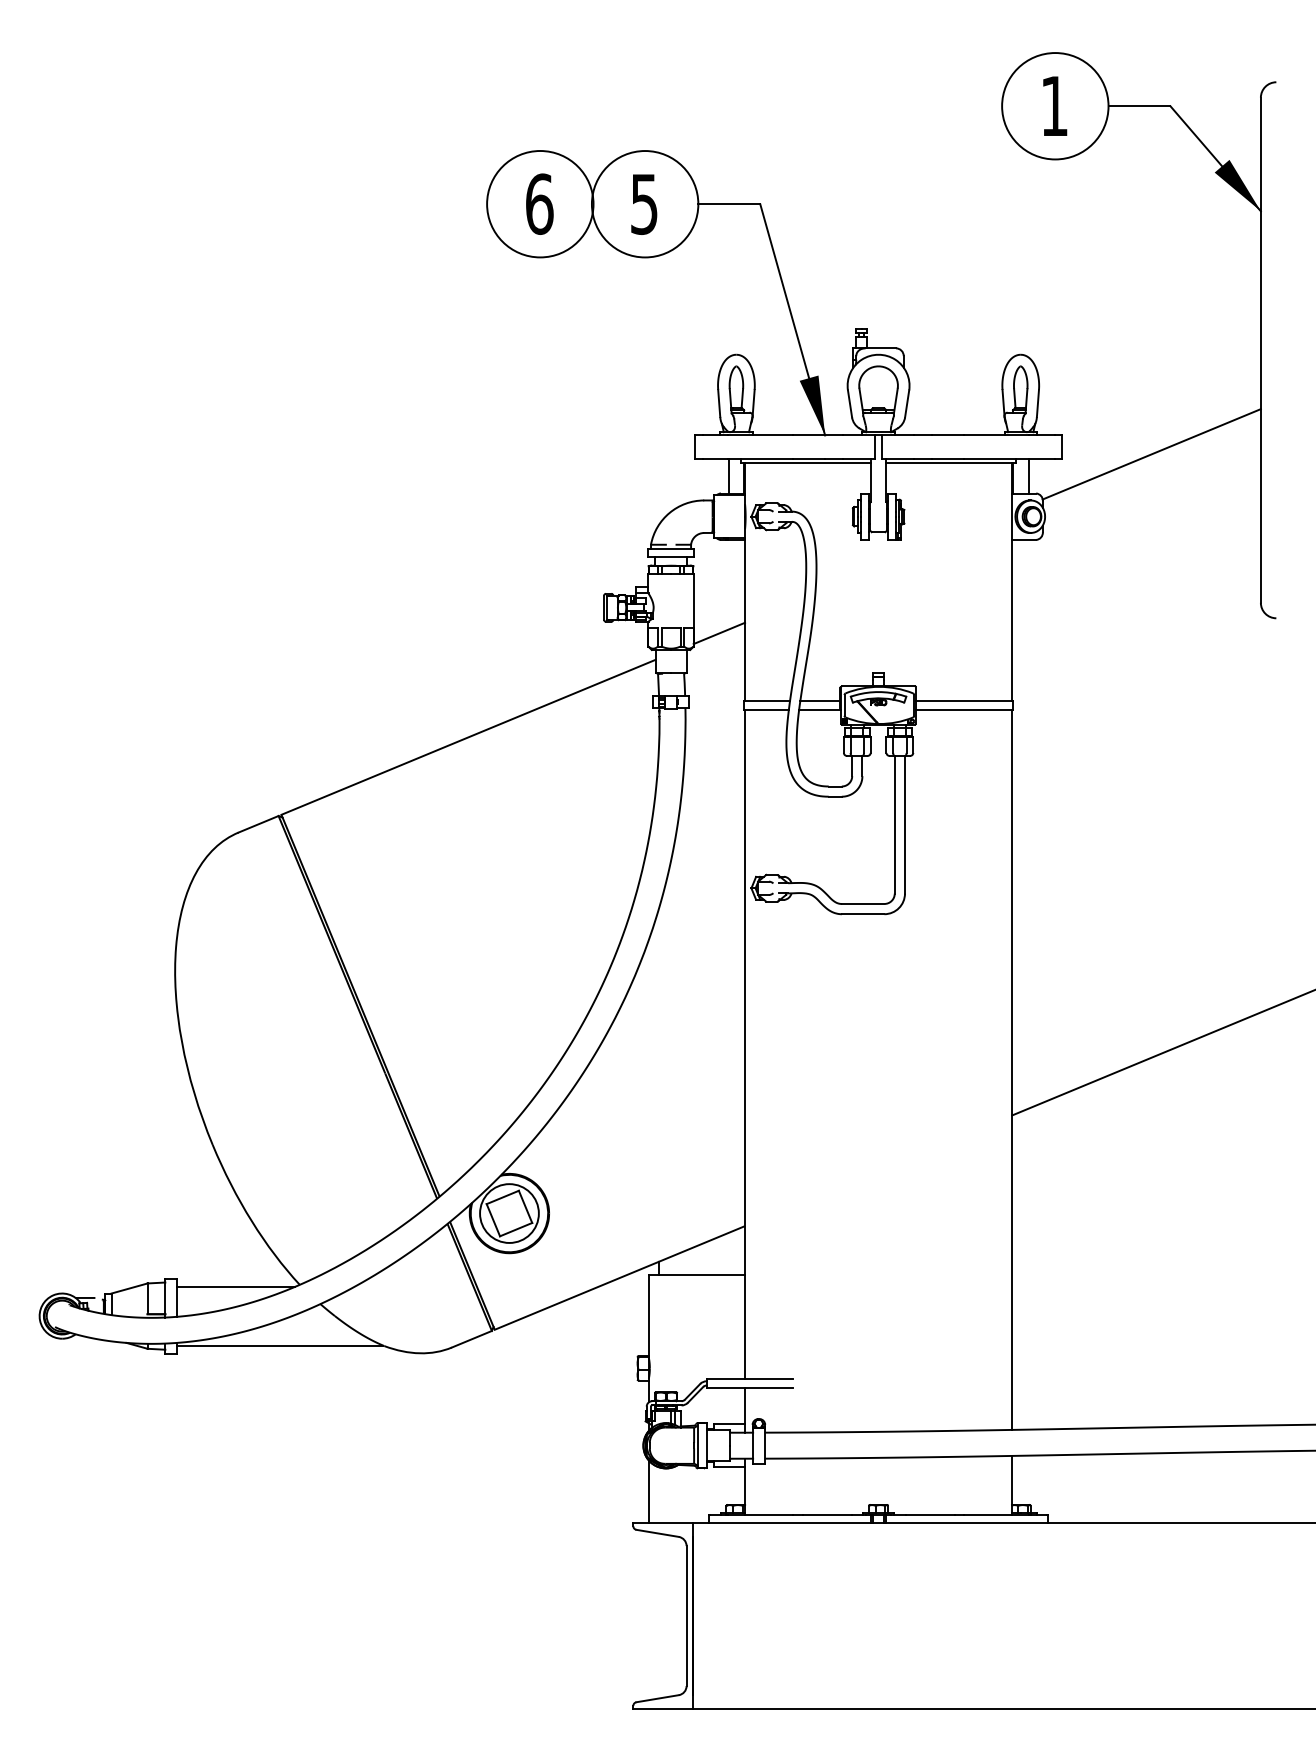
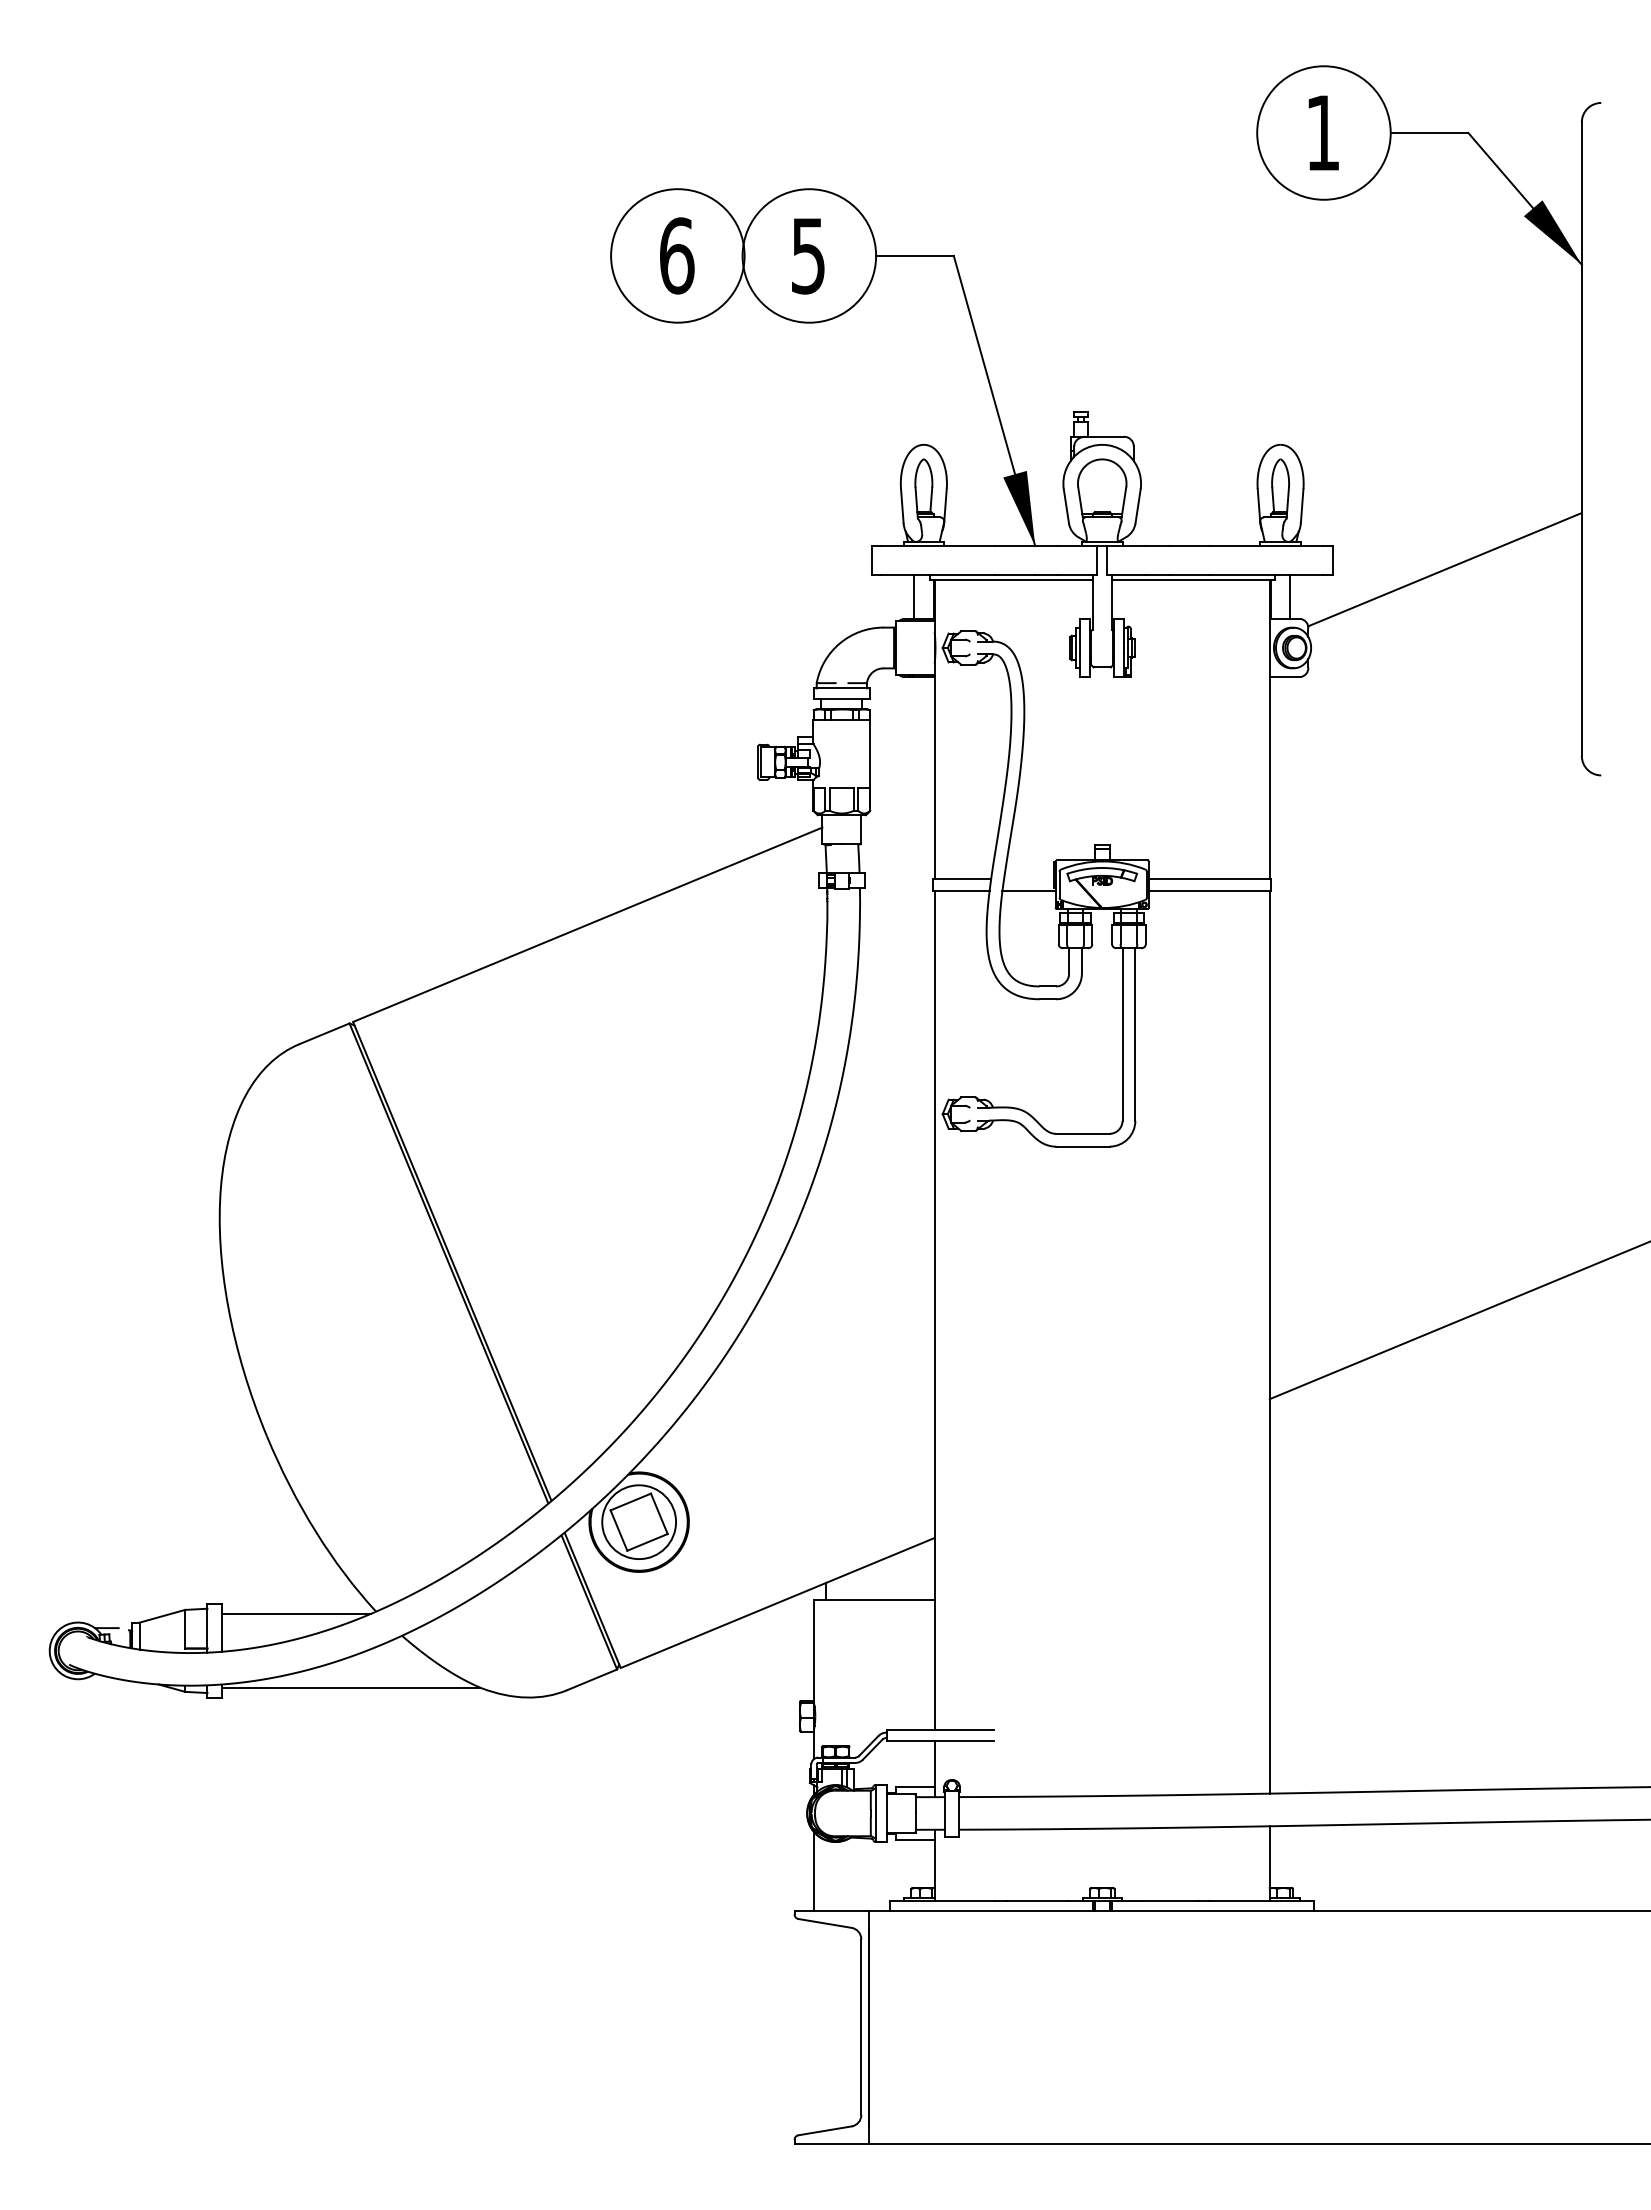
line: (719, 633) -> (902, 794), removed
line: (820, 700) -> (1029, 878), removed

